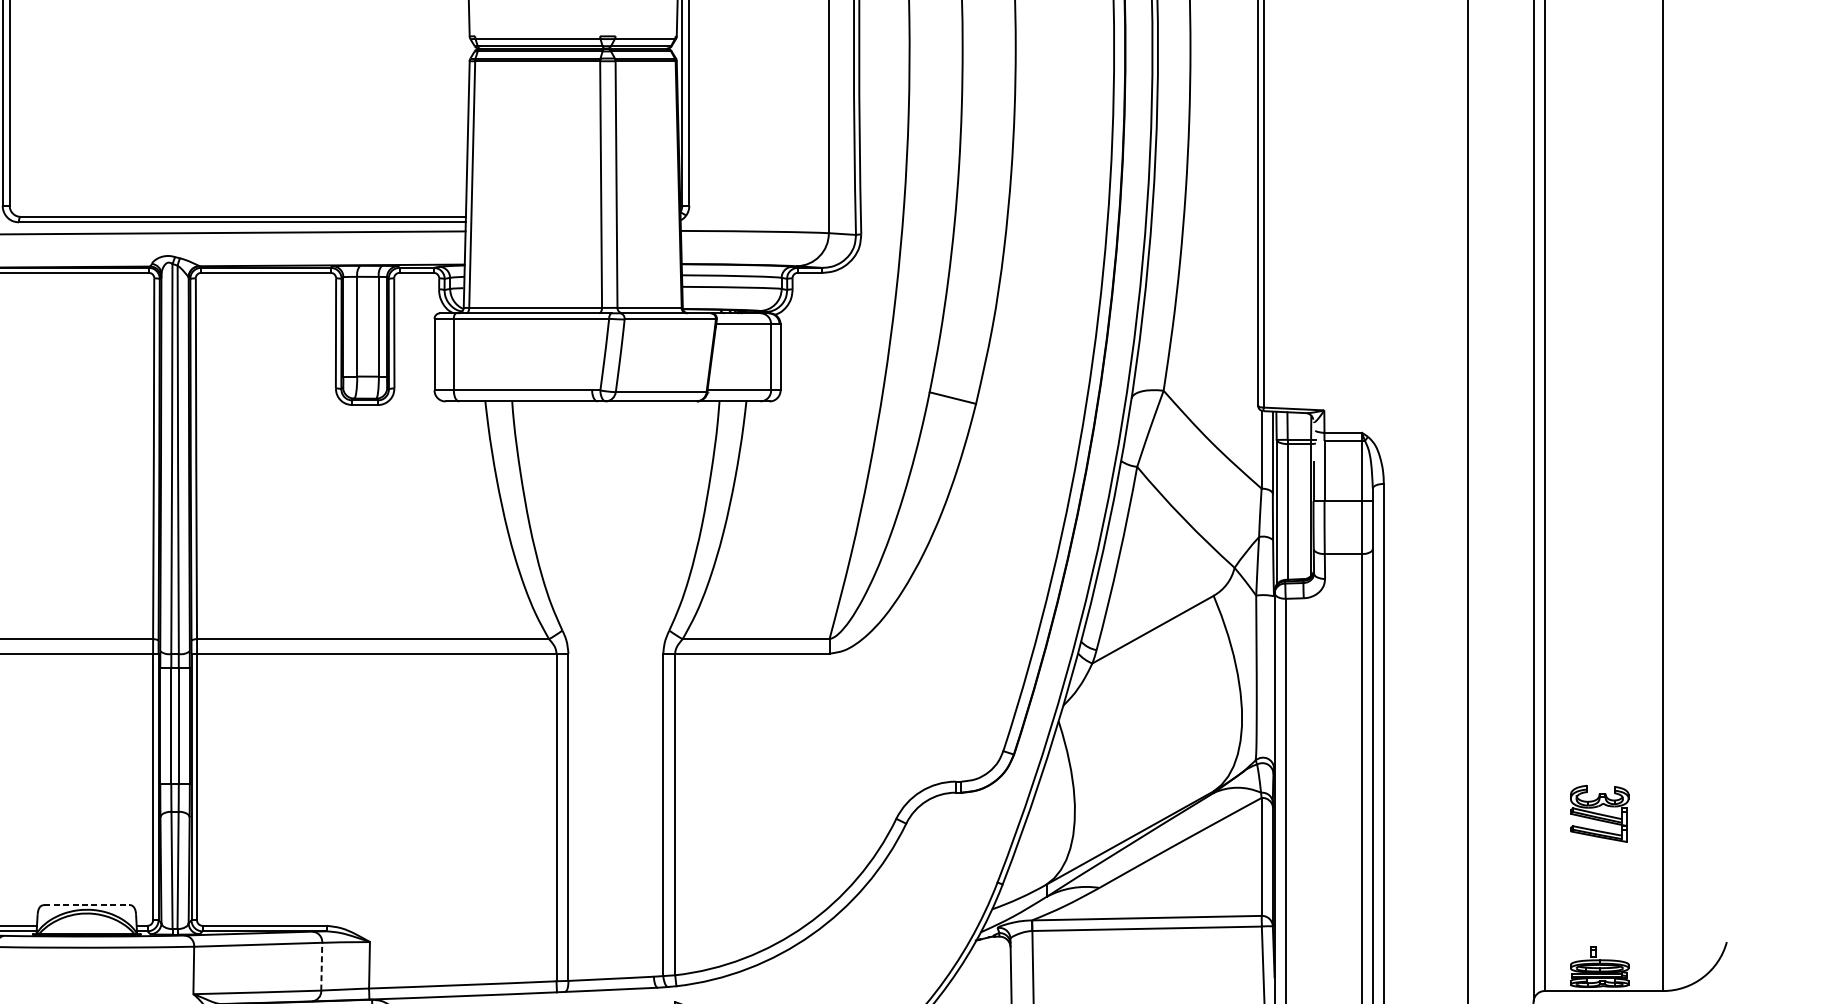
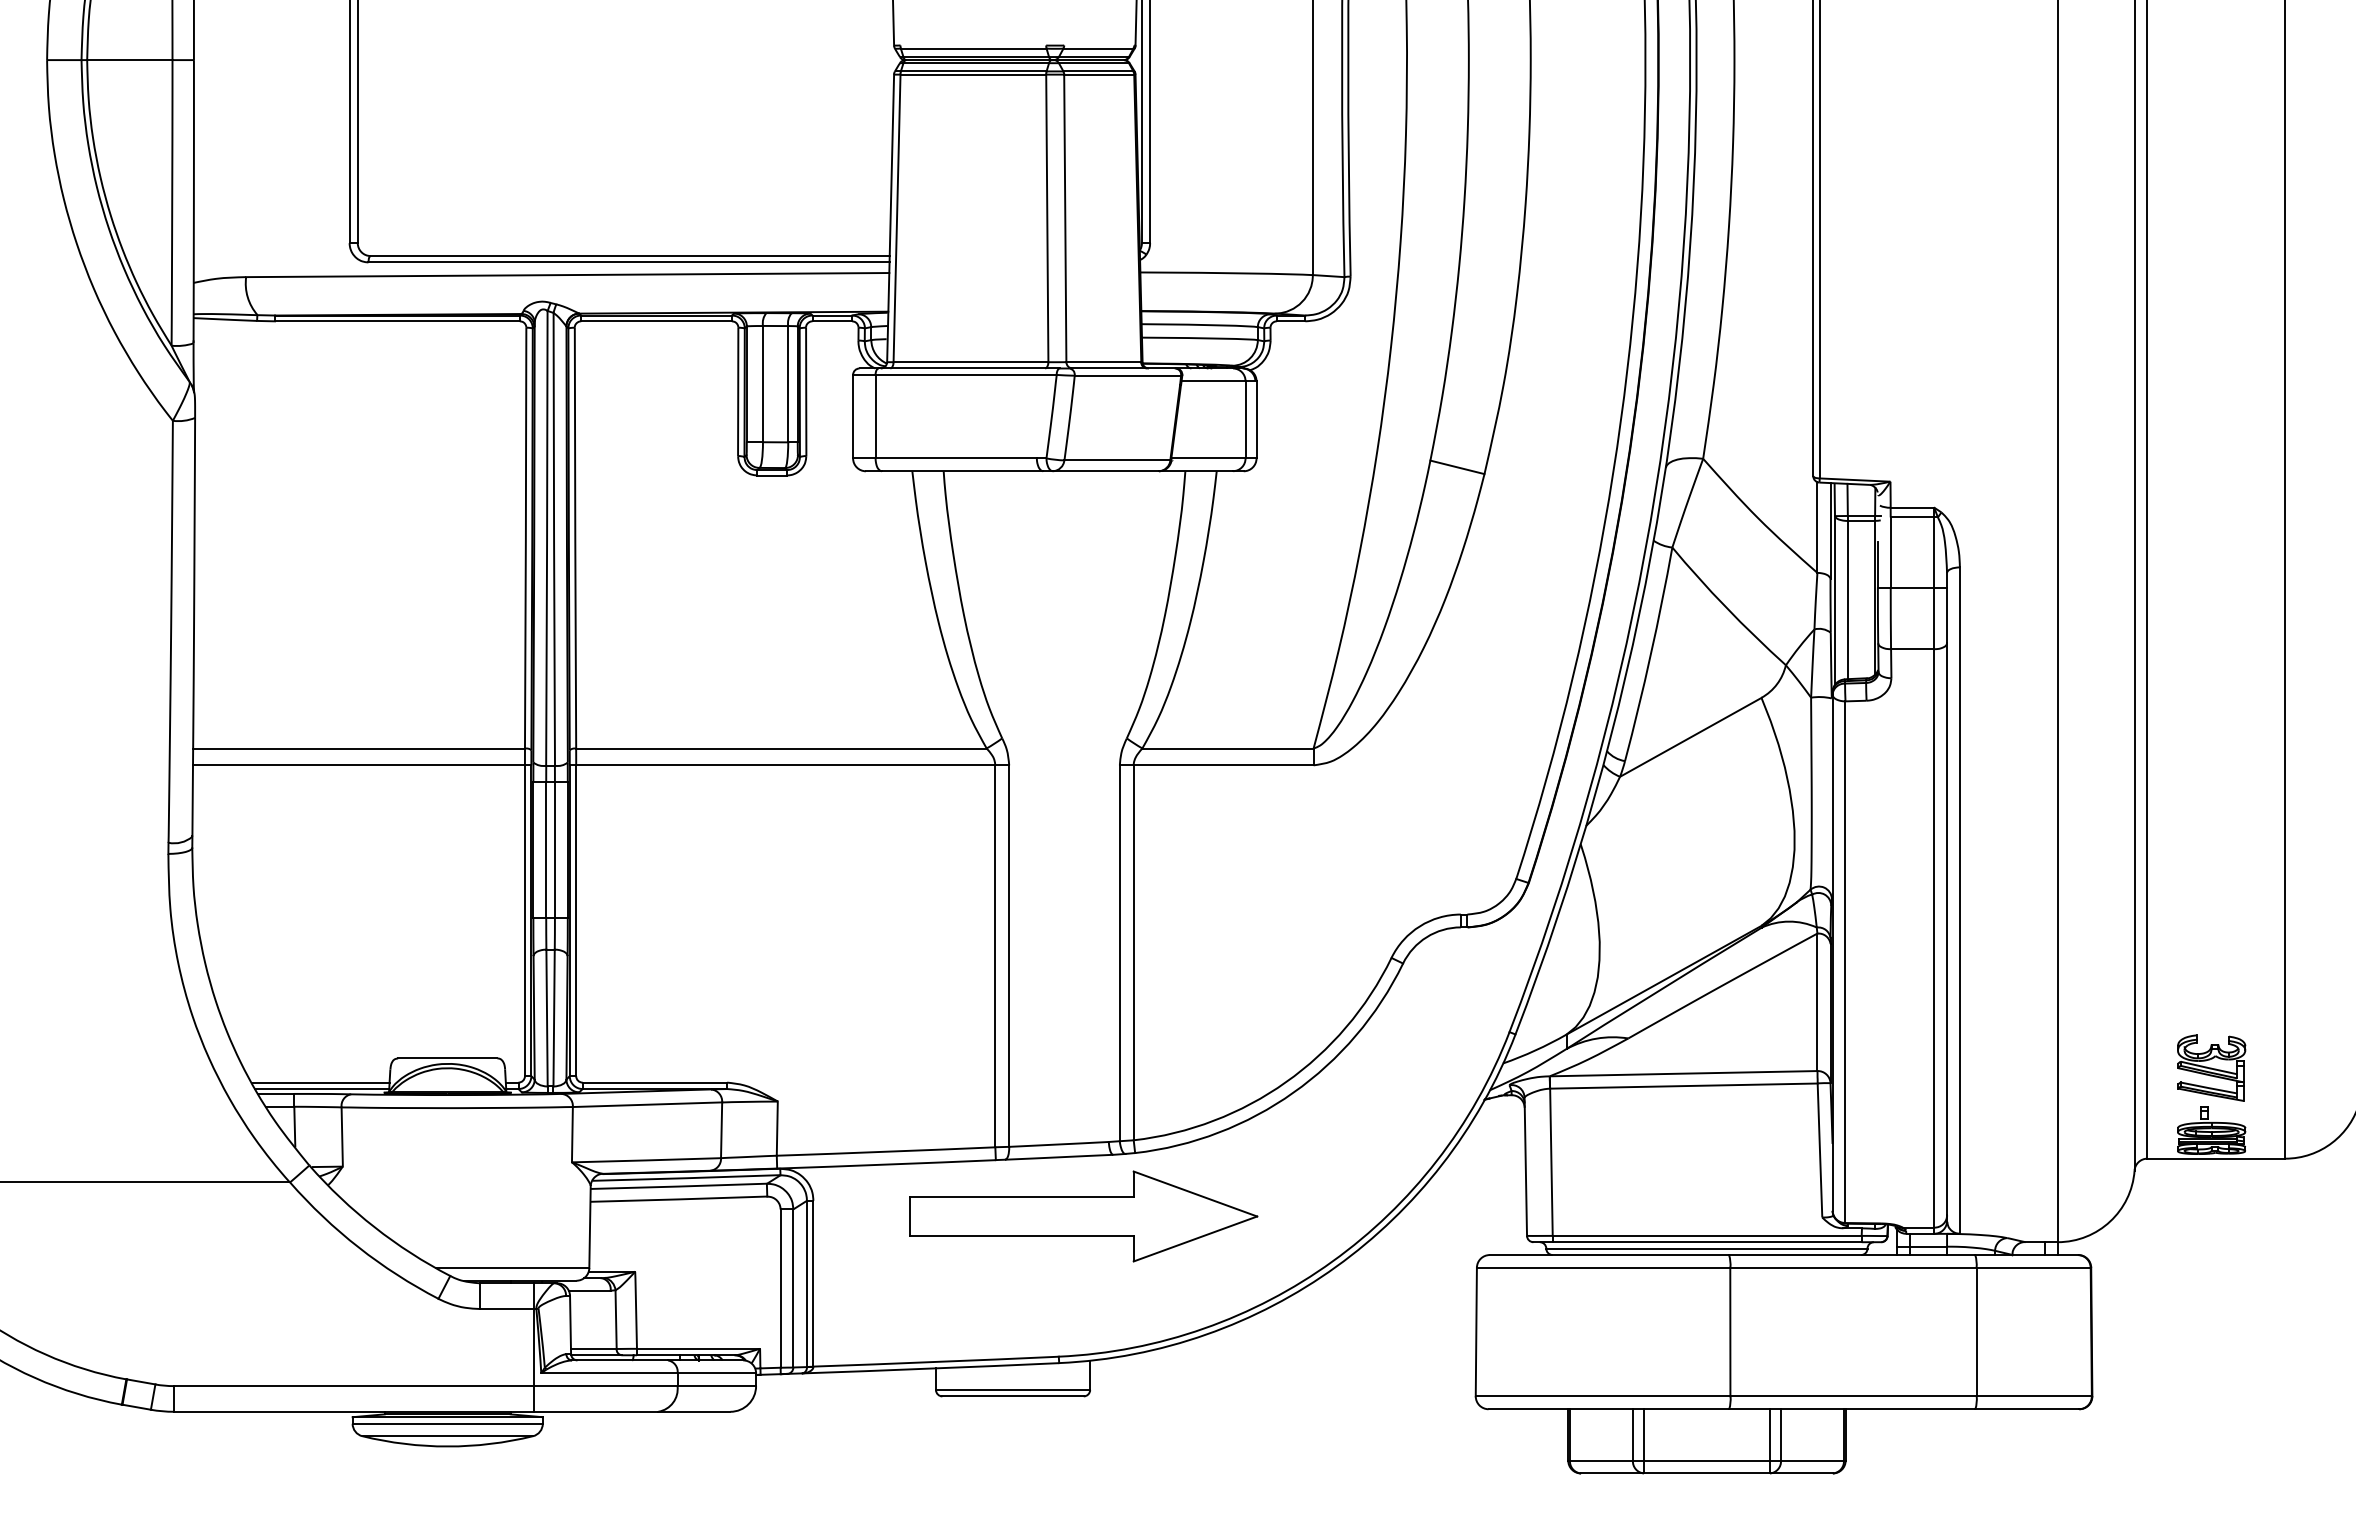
part: (1599, 813) -> (2211, 1067), moved
line: (86, 905) -> (447, 1058), dashed -> solid
line: (321, 966) -> (721, 1130), dashed -> solid

